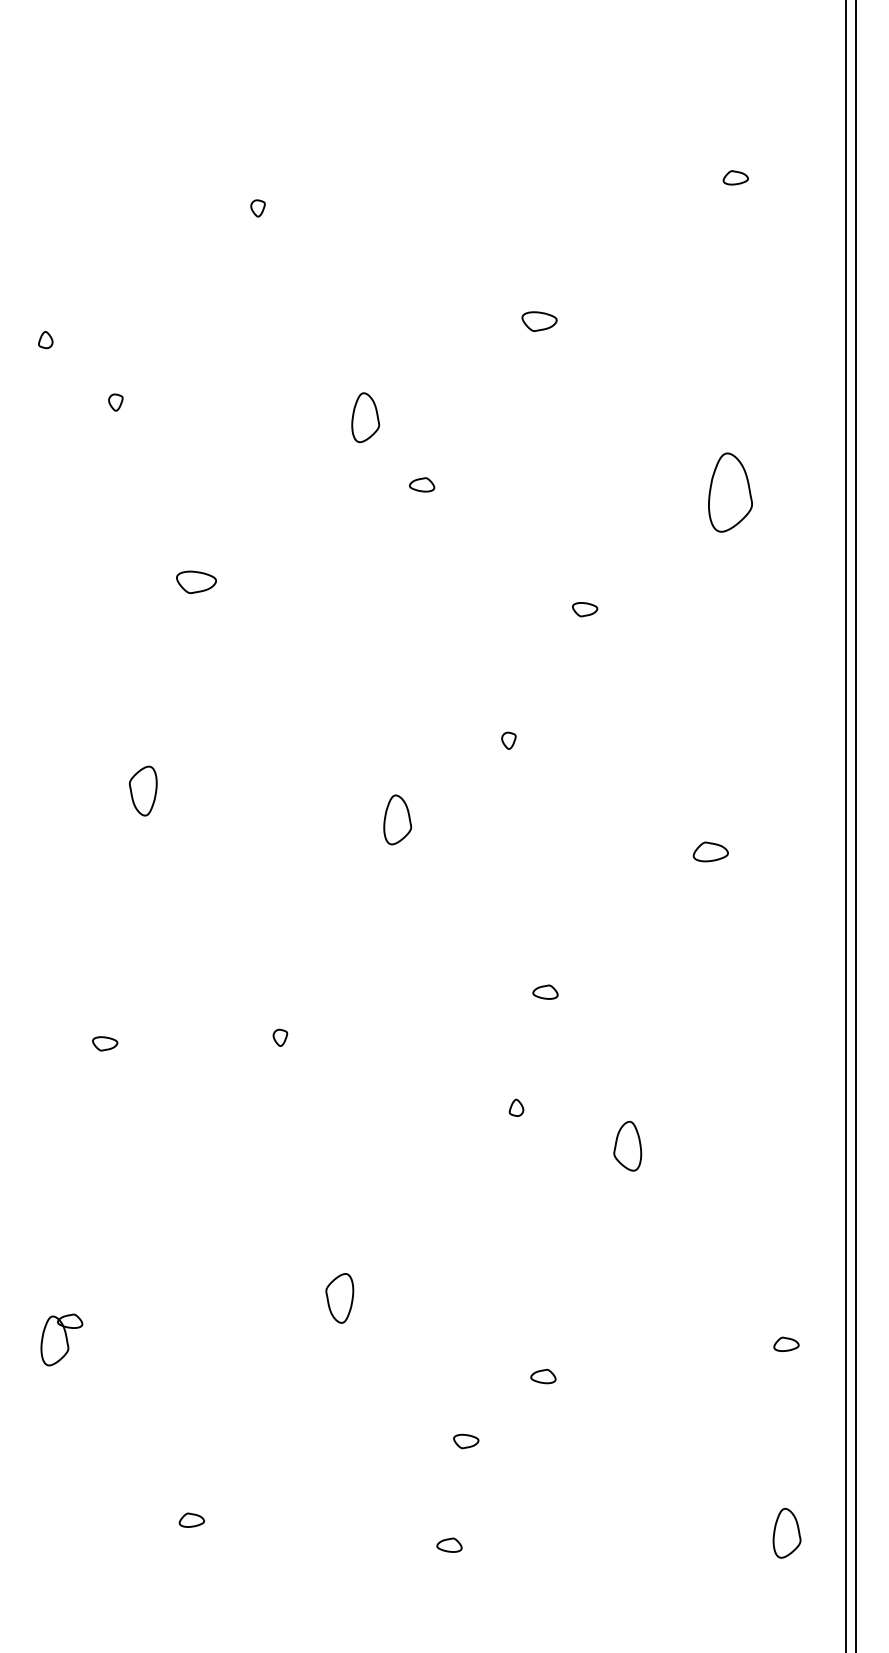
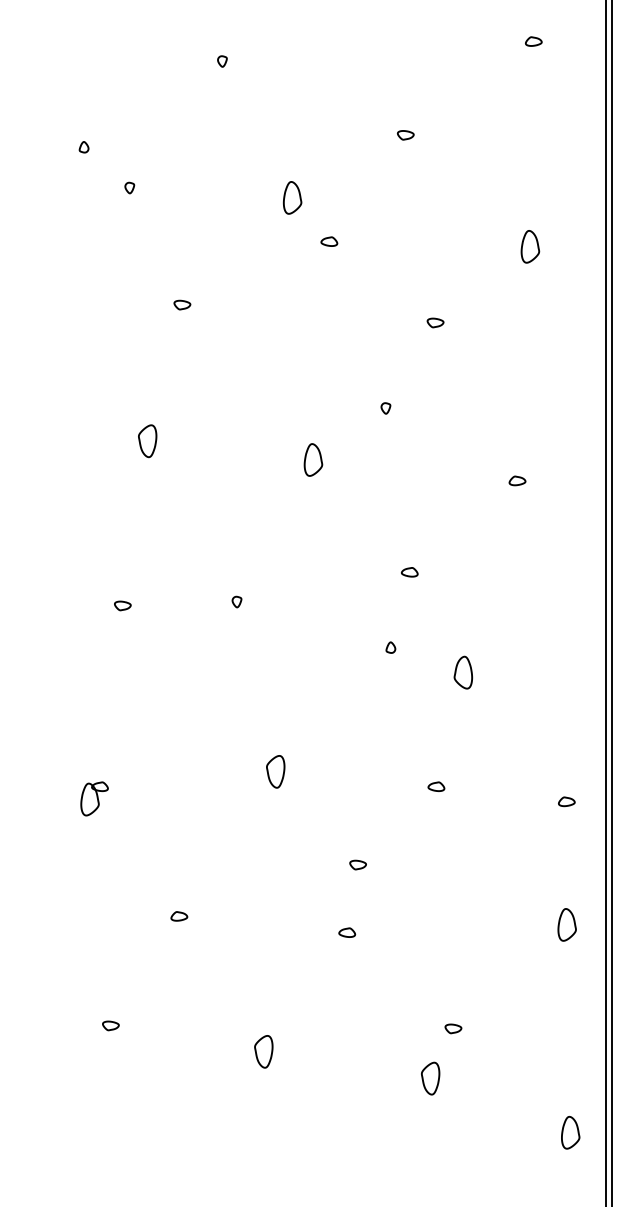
part: (538, 321) -> (405, 135), size x0.71
part: (730, 492) -> (530, 246), size x0.62
part: (196, 581) -> (182, 304), size x0.62
part: (710, 851) -> (517, 480), size x0.71
part: (543, 1376) -> (436, 786), moved

